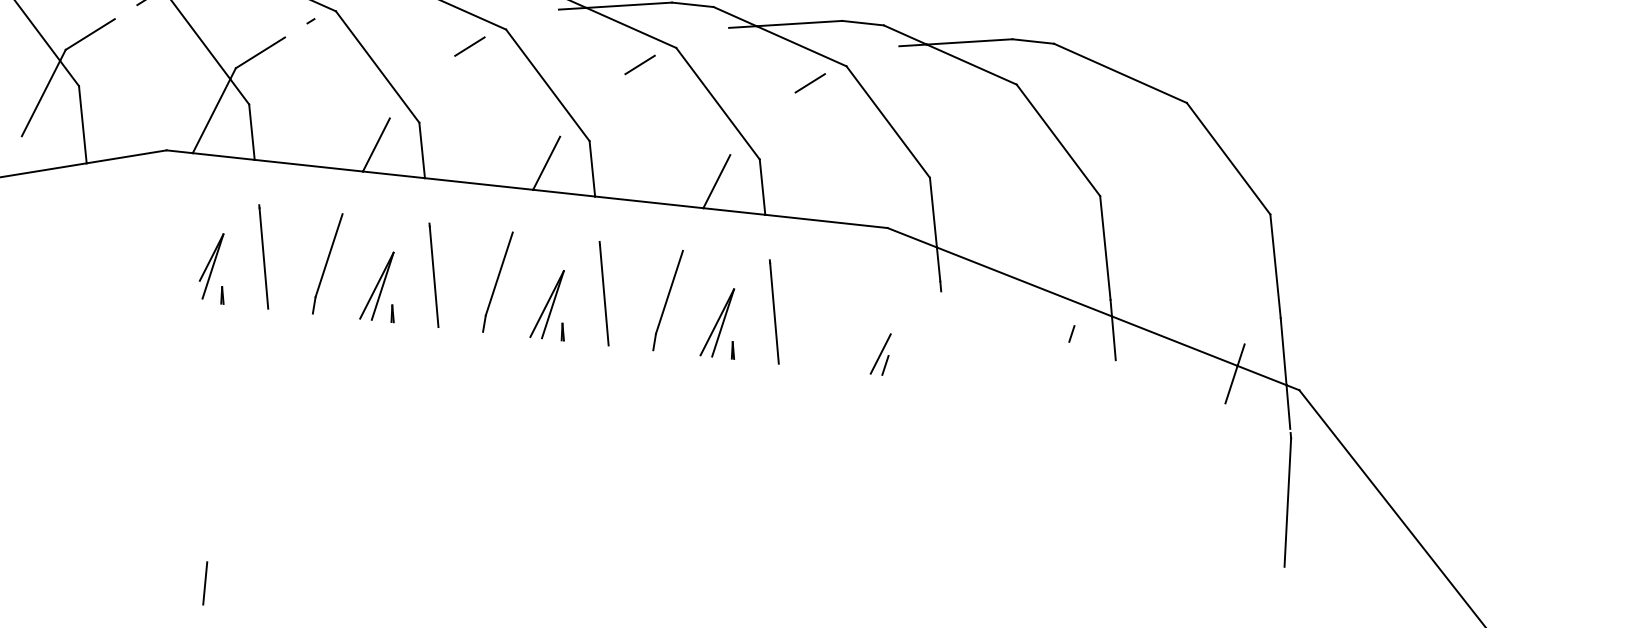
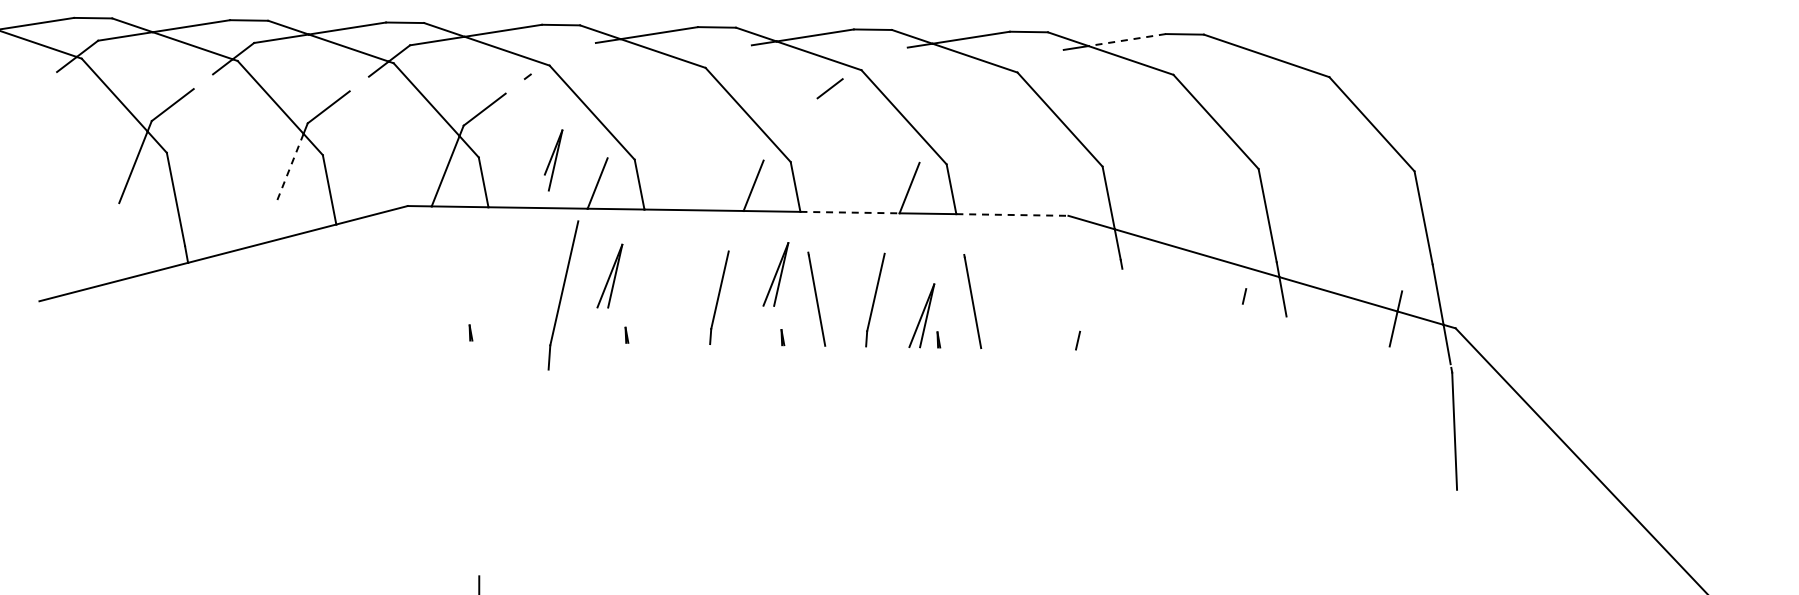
line: (968, 42) -> (1126, 40), solid -> dashed
line: (469, 46) -> (673, 86), removed
line: (809, 82) -> (985, 90), removed
line: (40, 99) -> (289, 170), solid -> dashed
line: (649, 202) -> (850, 212), solid -> dashed
line: (826, 222) -> (1012, 215), solid -> dashed
line: (263, 256) -> (504, 294), removed
part: (327, 263) -> (563, 295), size x1.6
part: (210, 266) -> (553, 160), moved
line: (433, 274) -> (660, 296), removed
part: (376, 284) -> (609, 275), moved
part: (546, 304) -> (775, 274), moved
line: (880, 353) -> (1072, 330), removed

